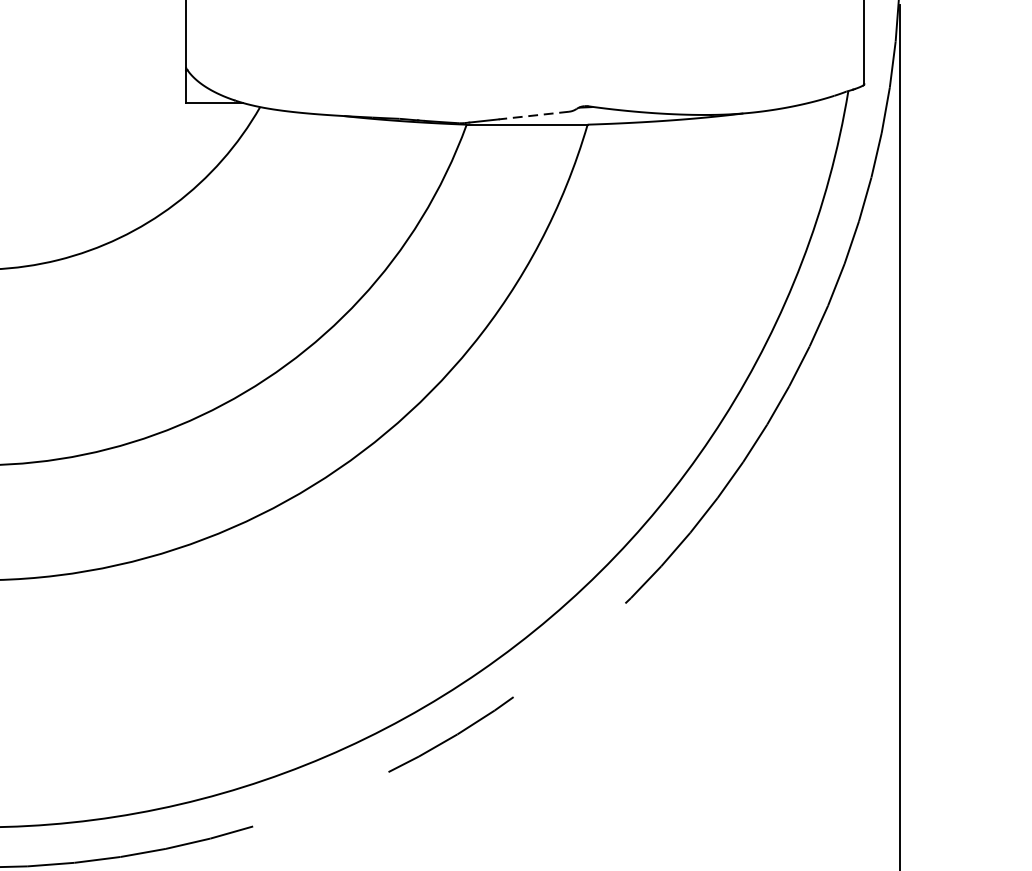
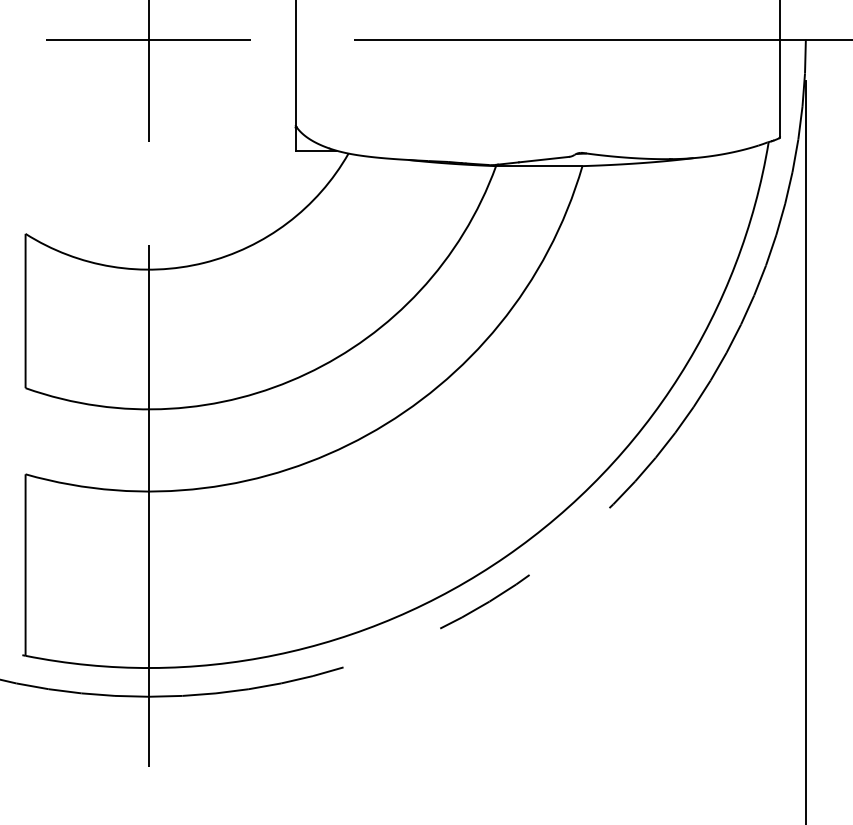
line: (533, 115) -> (543, 159), dashed -> solid

